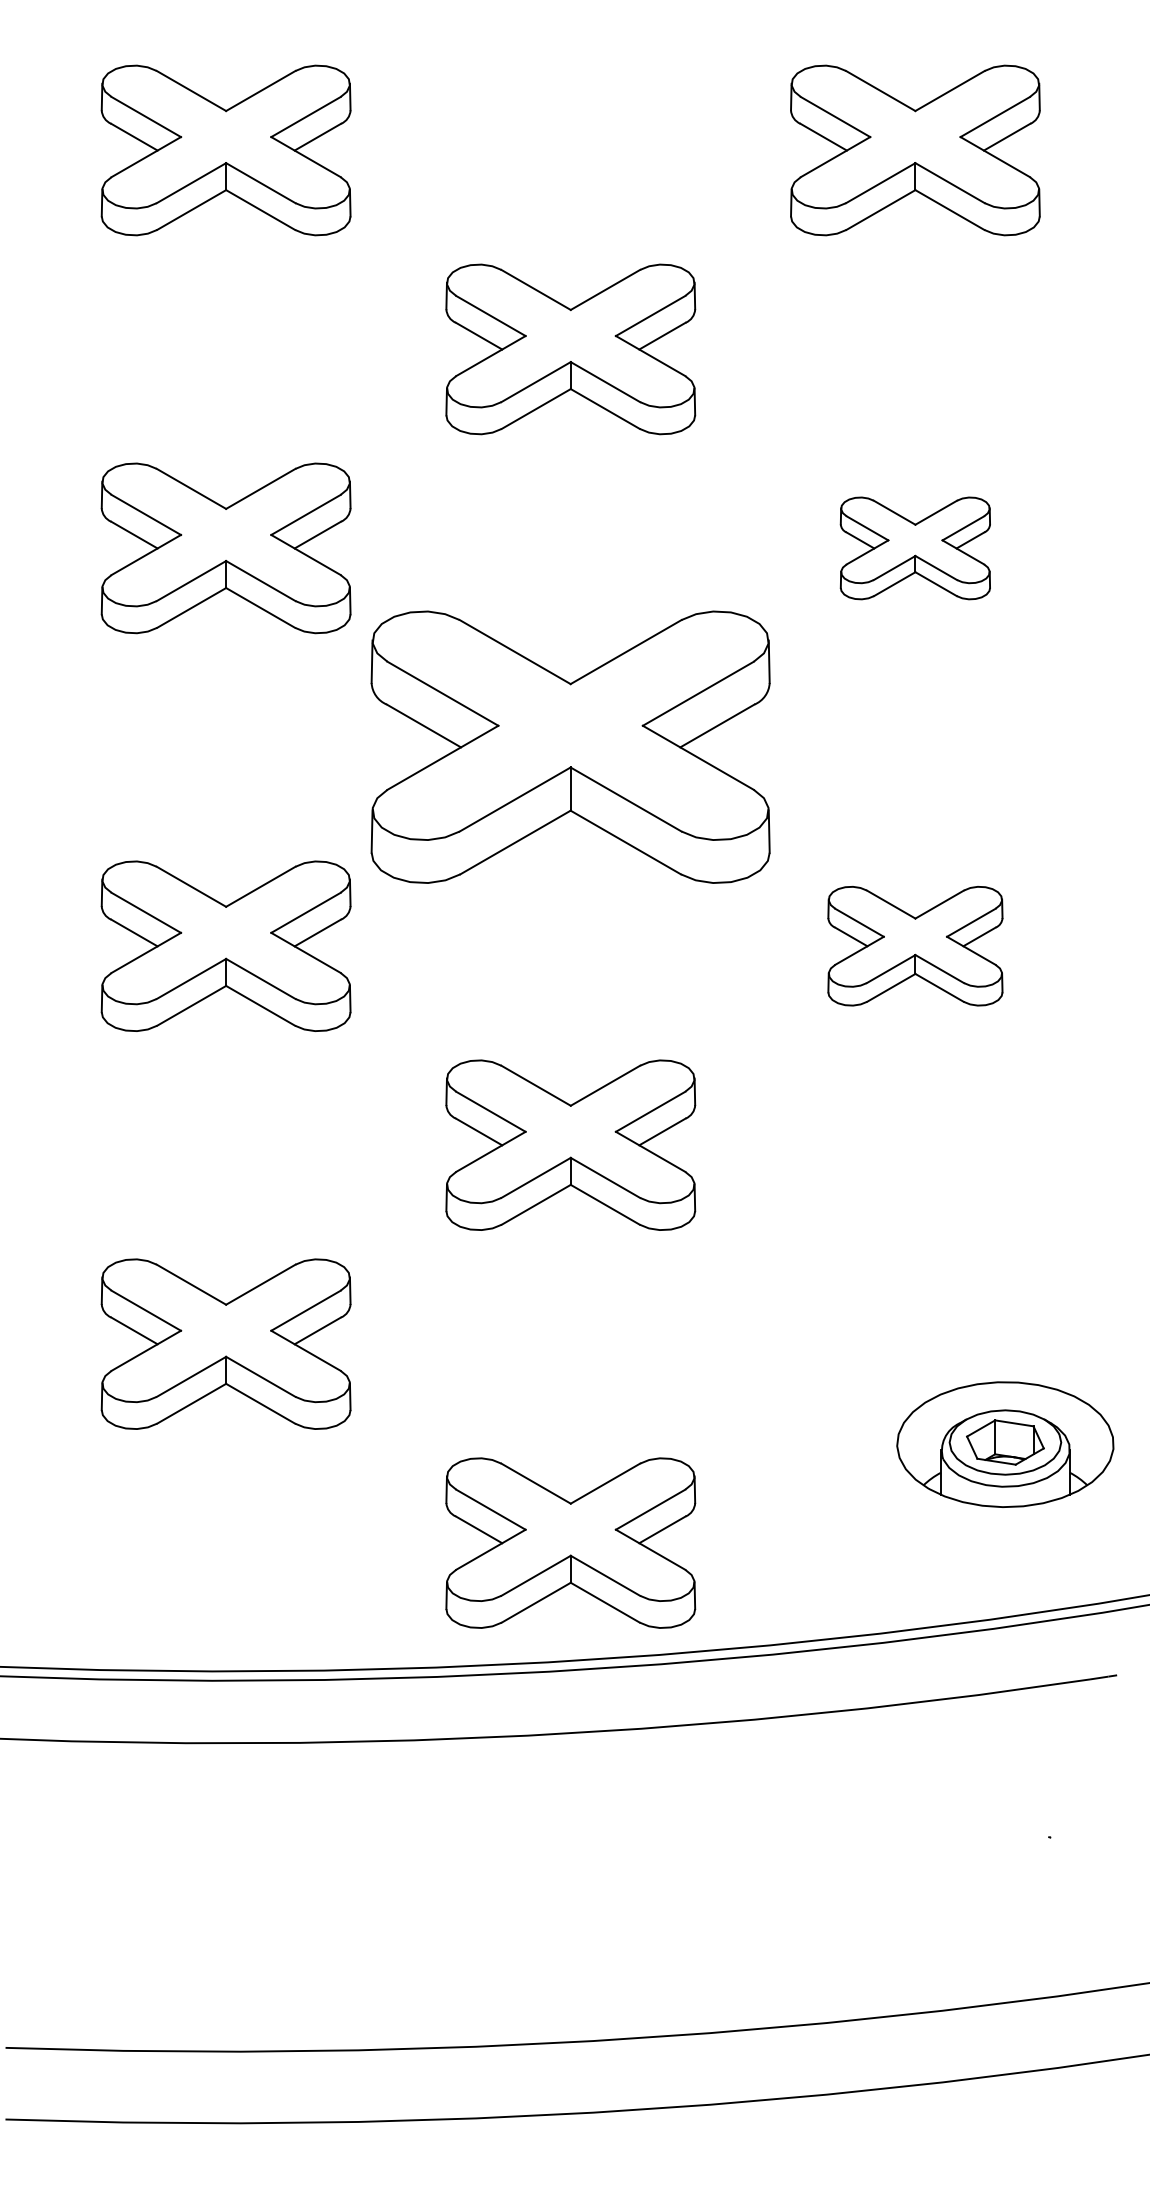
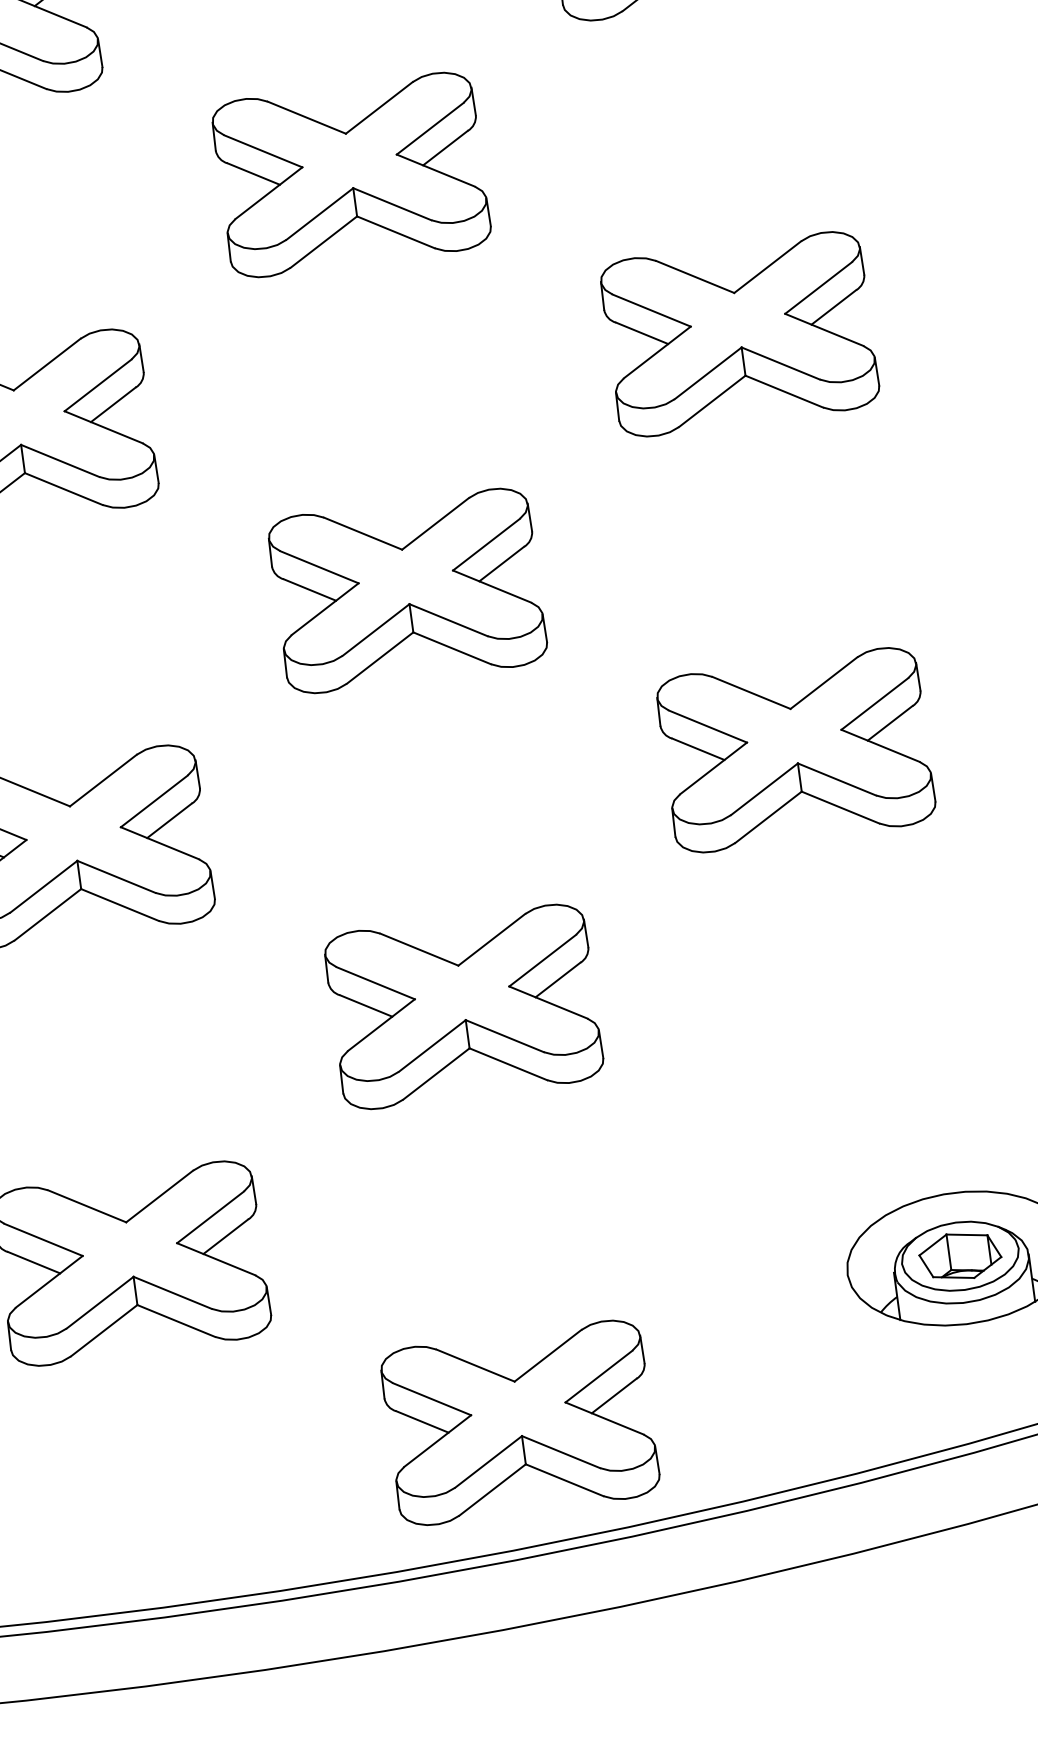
part: (915, 548) -> (739, 334), size x1.67
part: (570, 747) -> (407, 591), size x0.62
part: (915, 945) -> (796, 749), size x1.43

